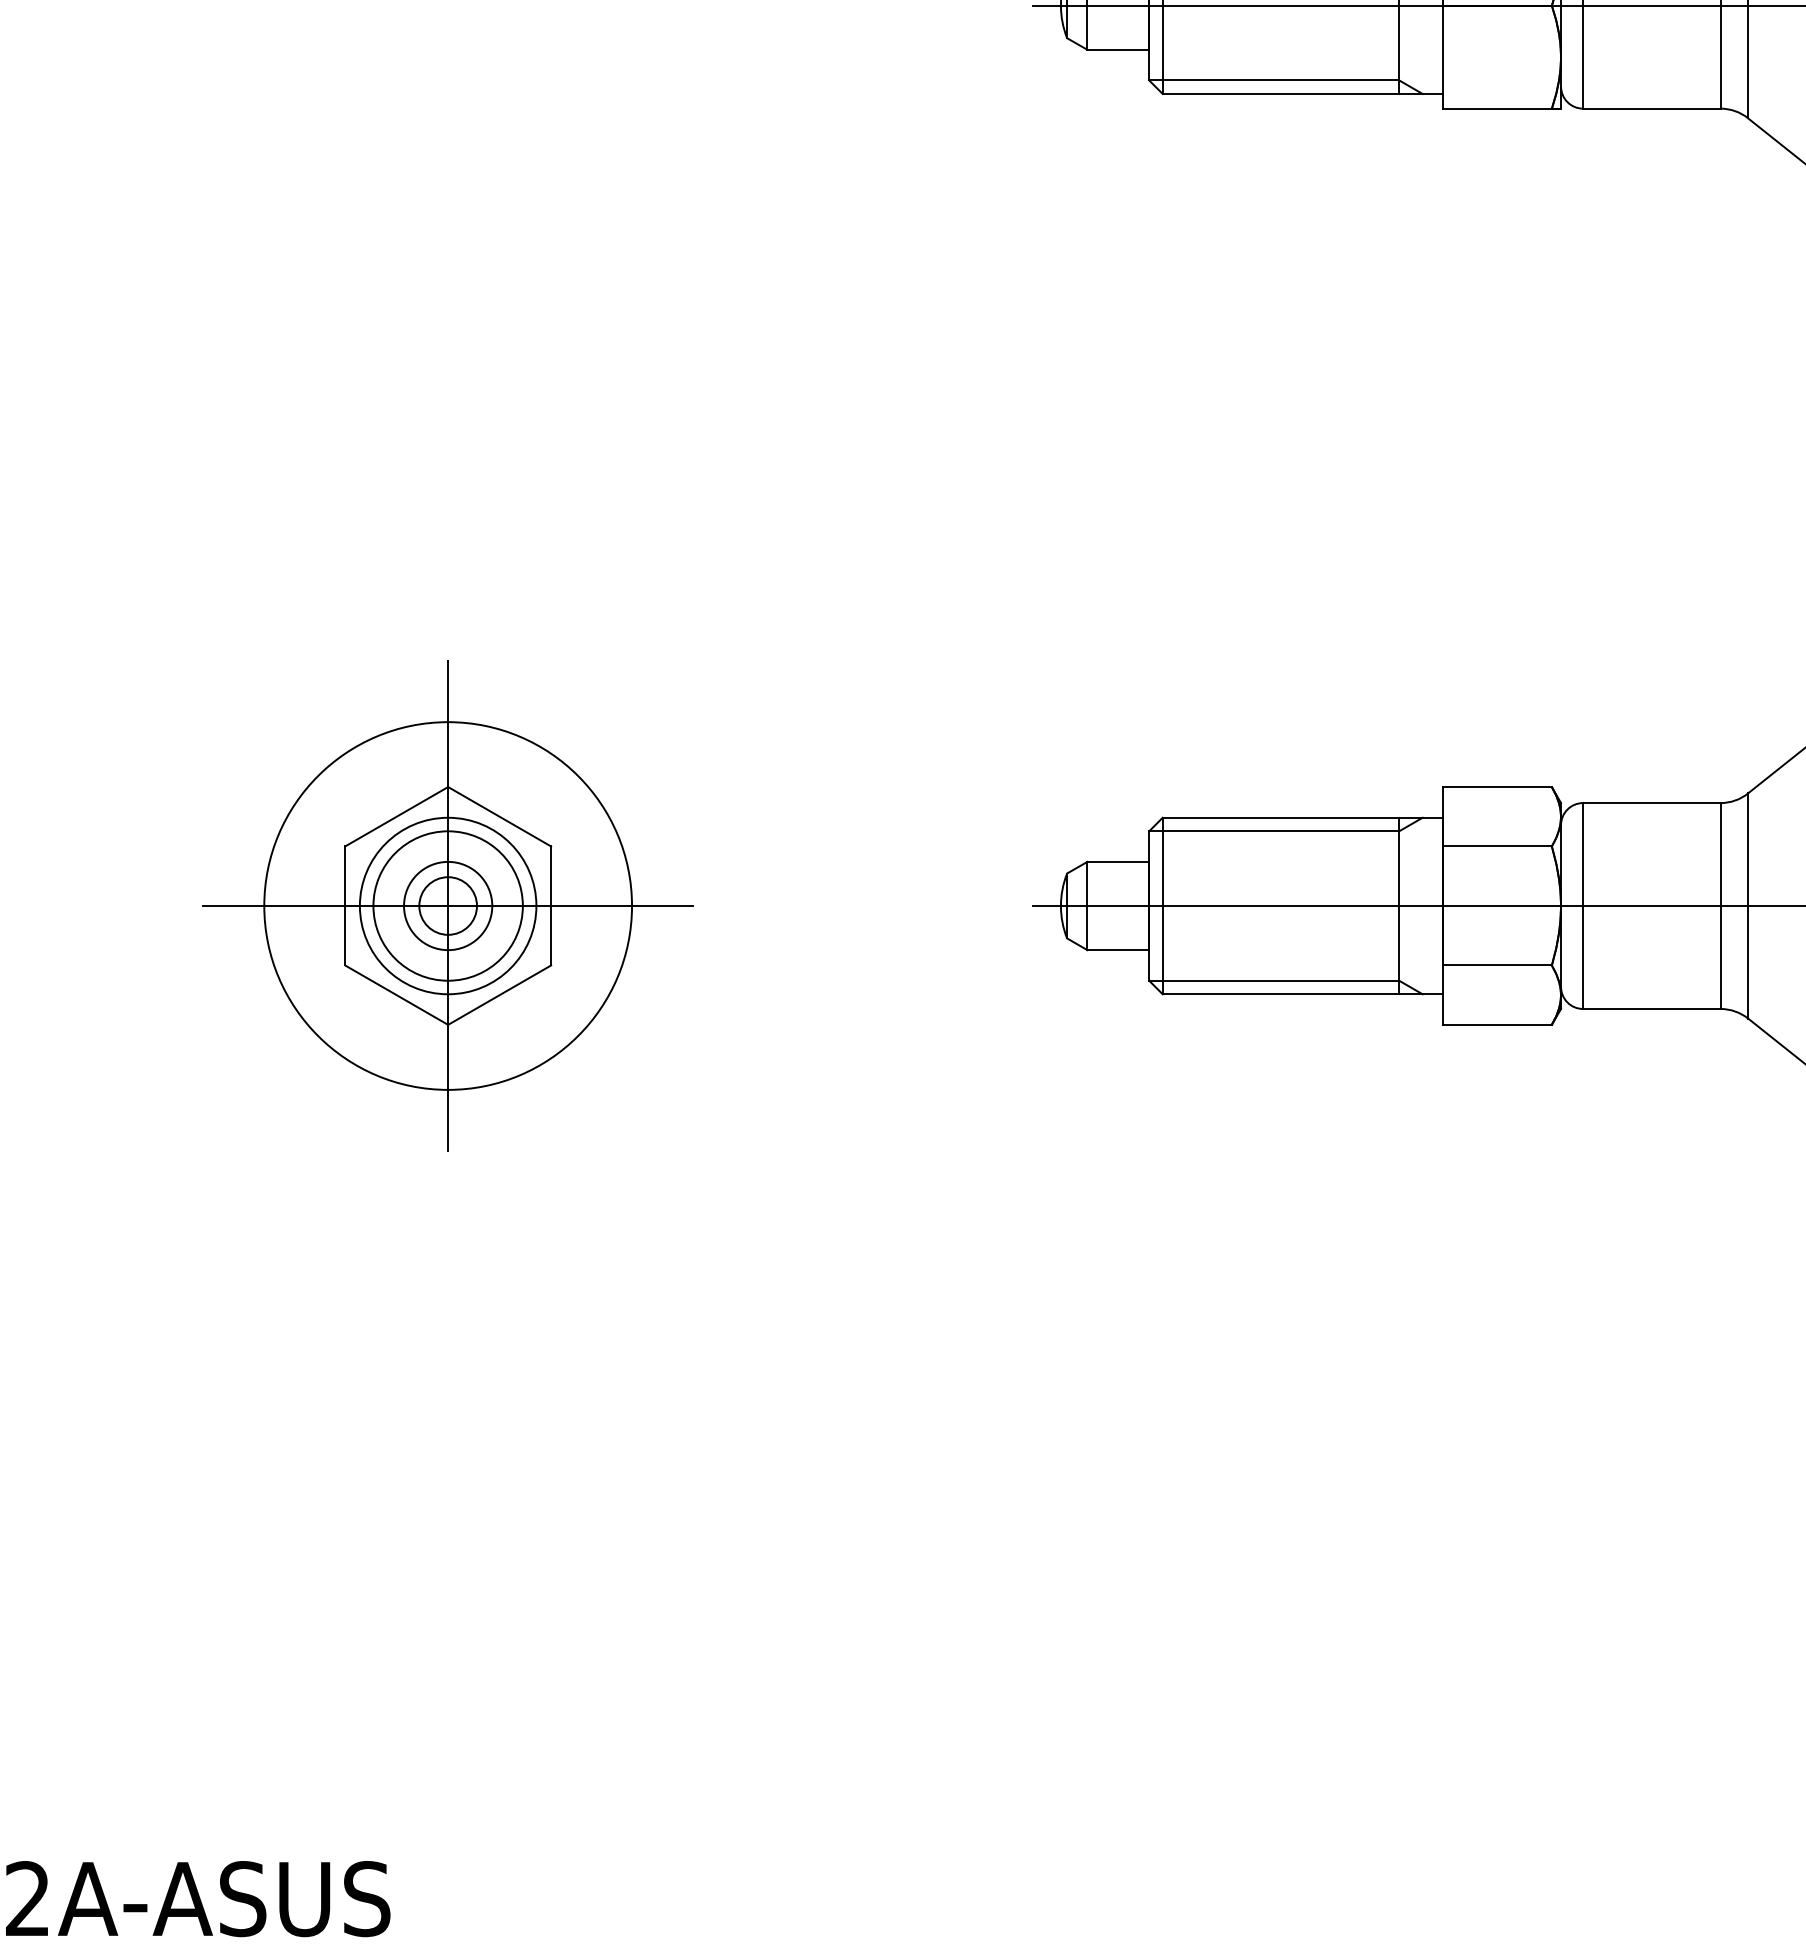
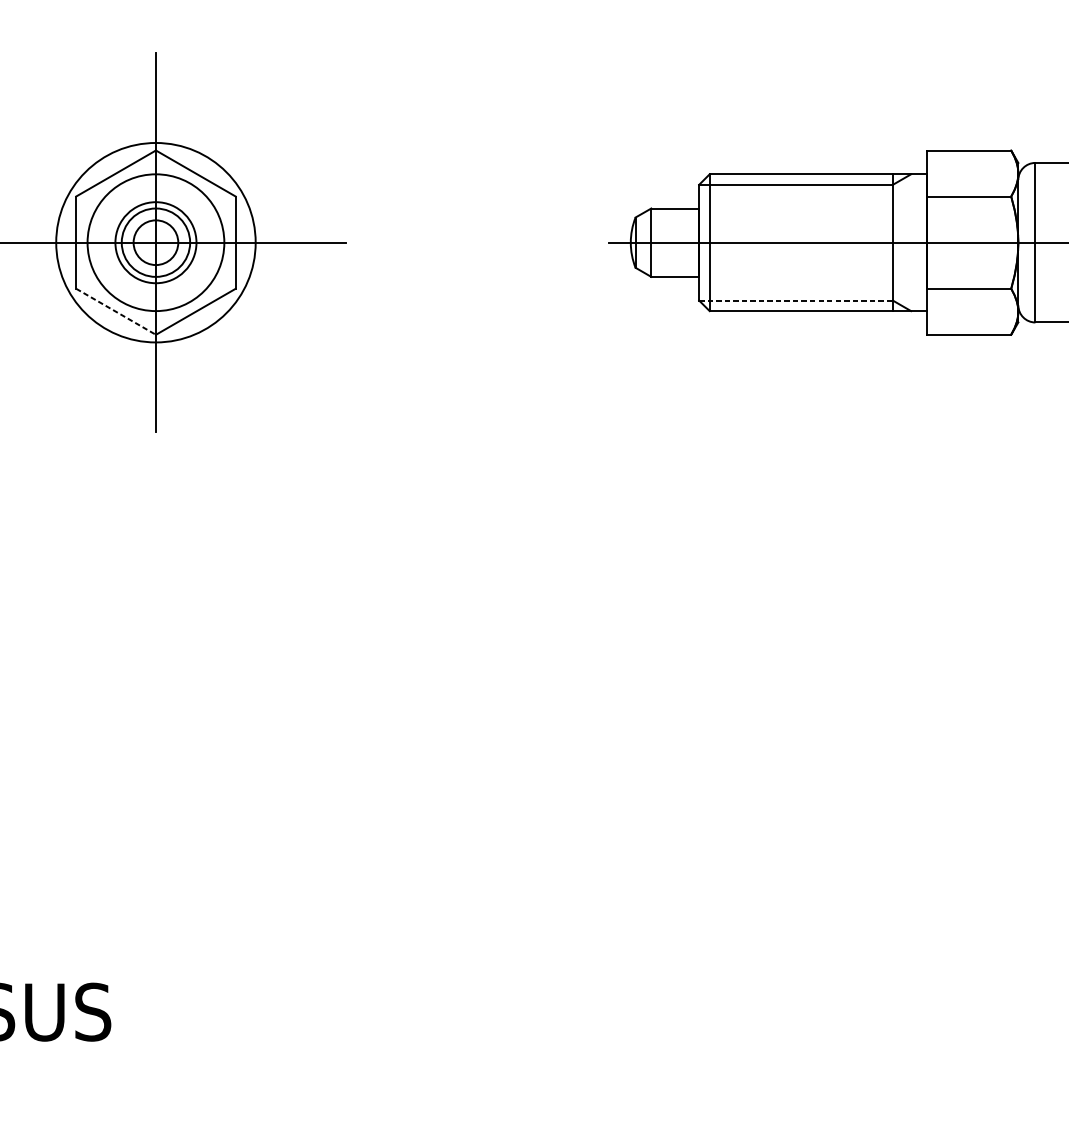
circle: (447, 905) -> (155, 242), size x0.7
circle: (448, 905) -> (156, 242), size x0.7
line: (1274, 980) -> (796, 300), solid -> dashed
line: (397, 995) -> (116, 312), solid -> dashed

